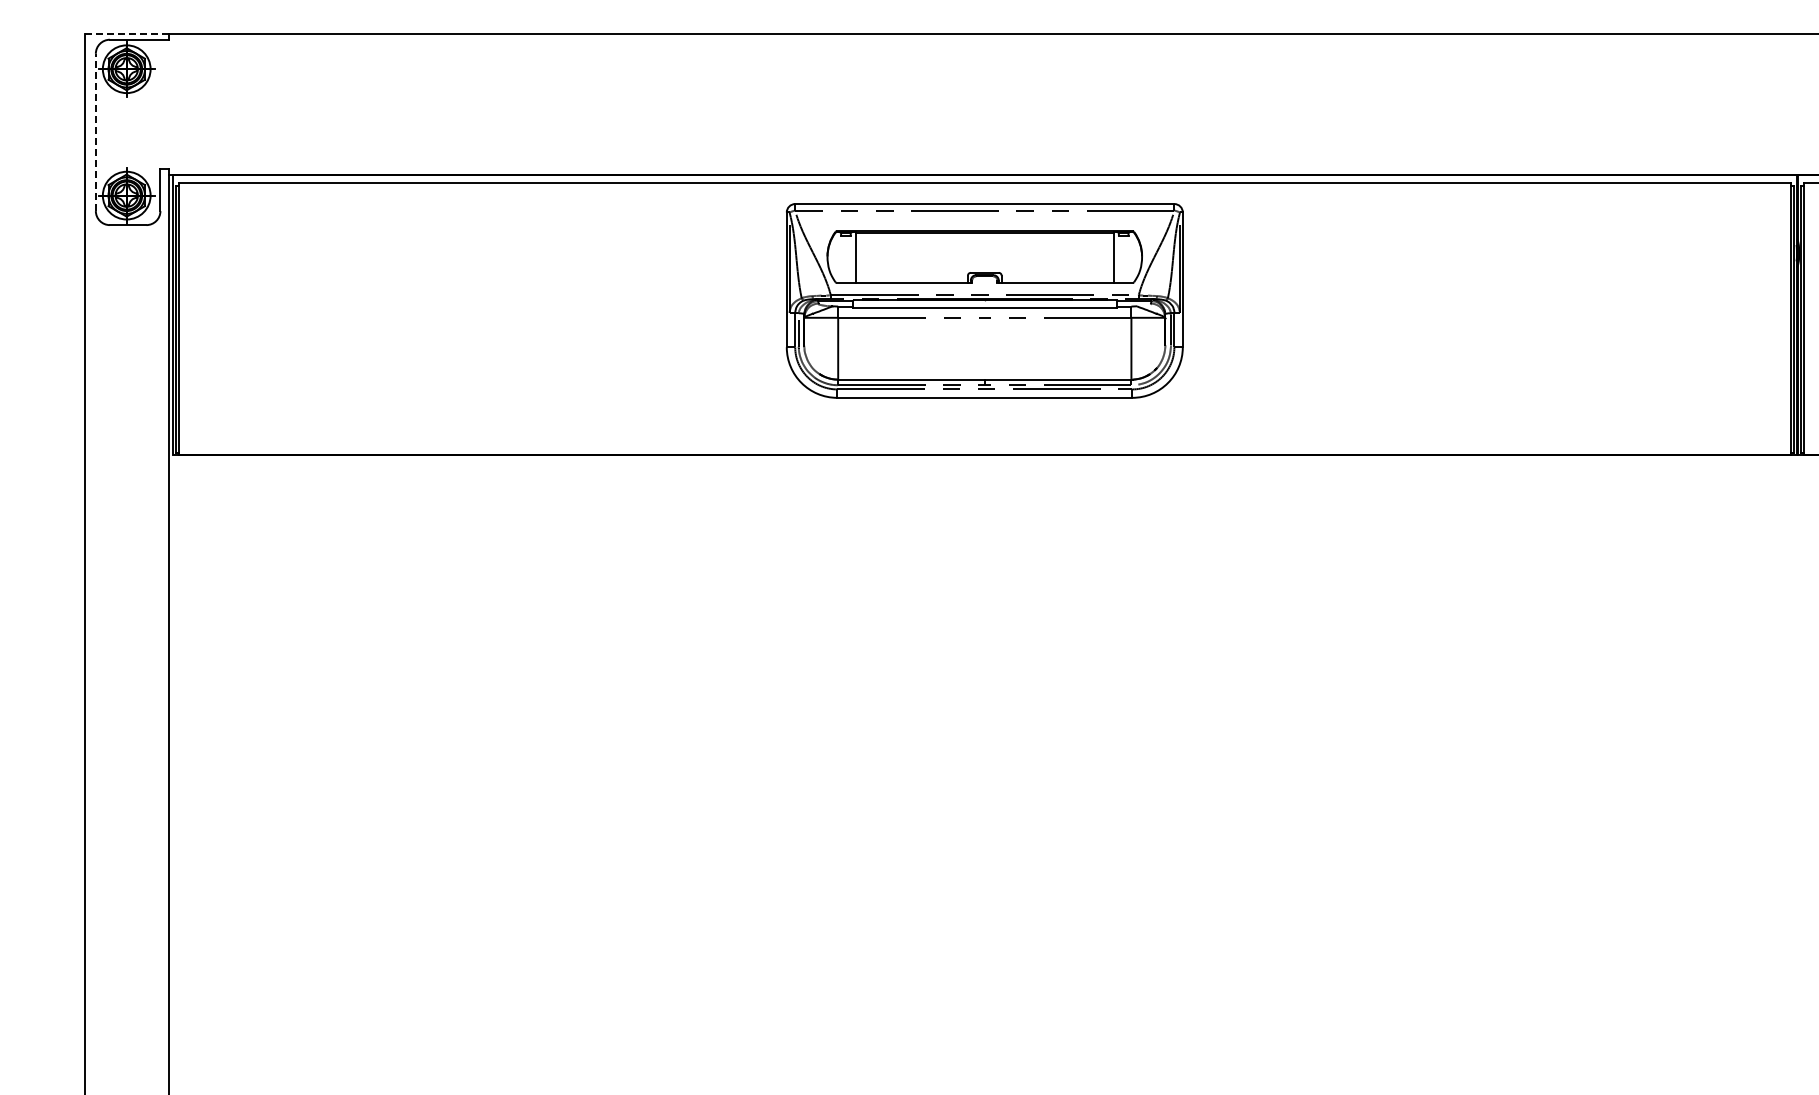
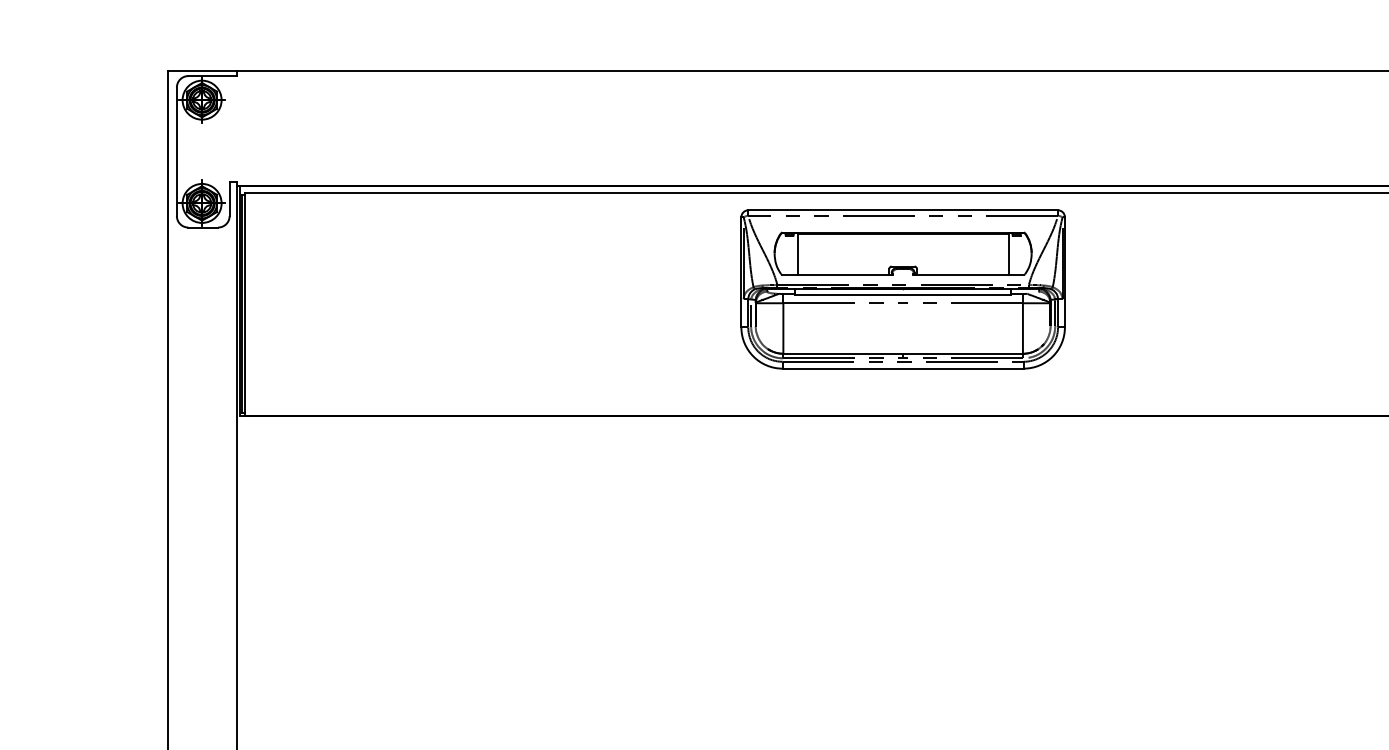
line: (127, 34) -> (202, 71), dashed -> solid
line: (95, 132) -> (176, 151), dashed -> solid

